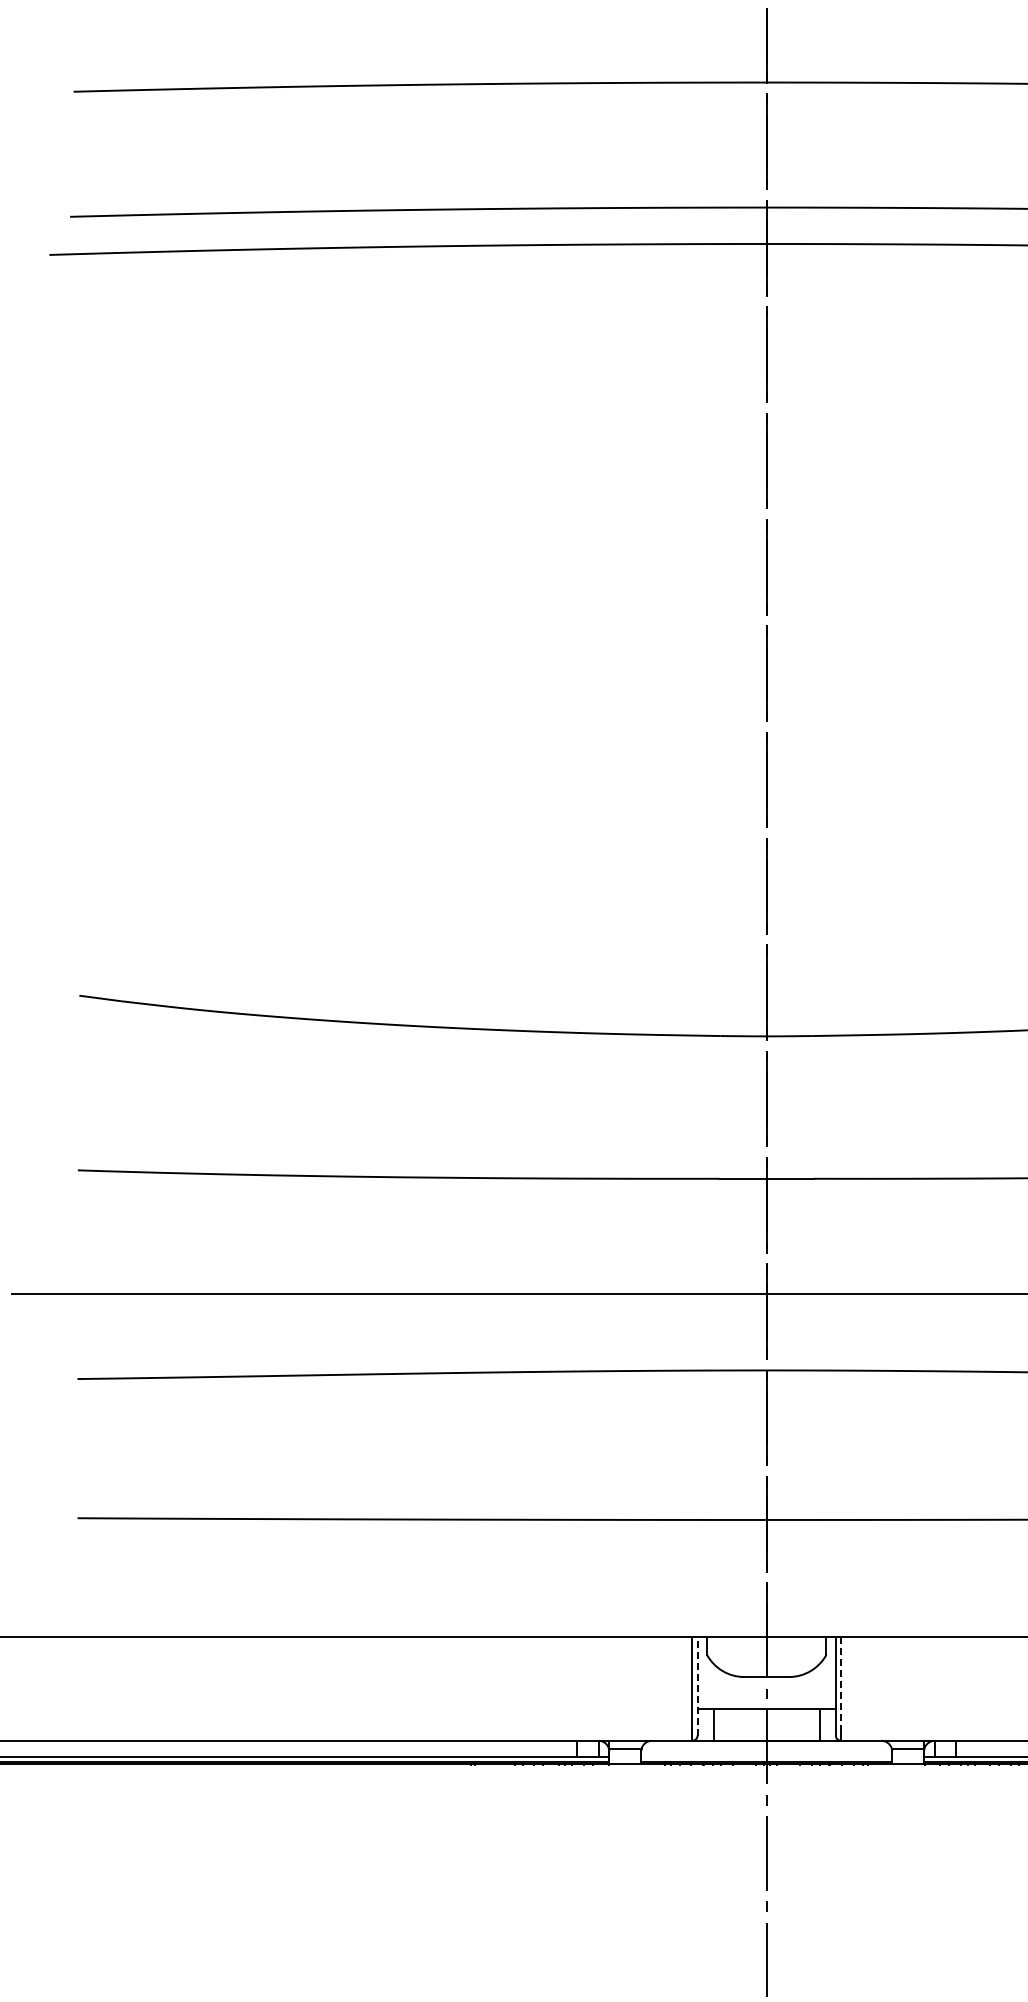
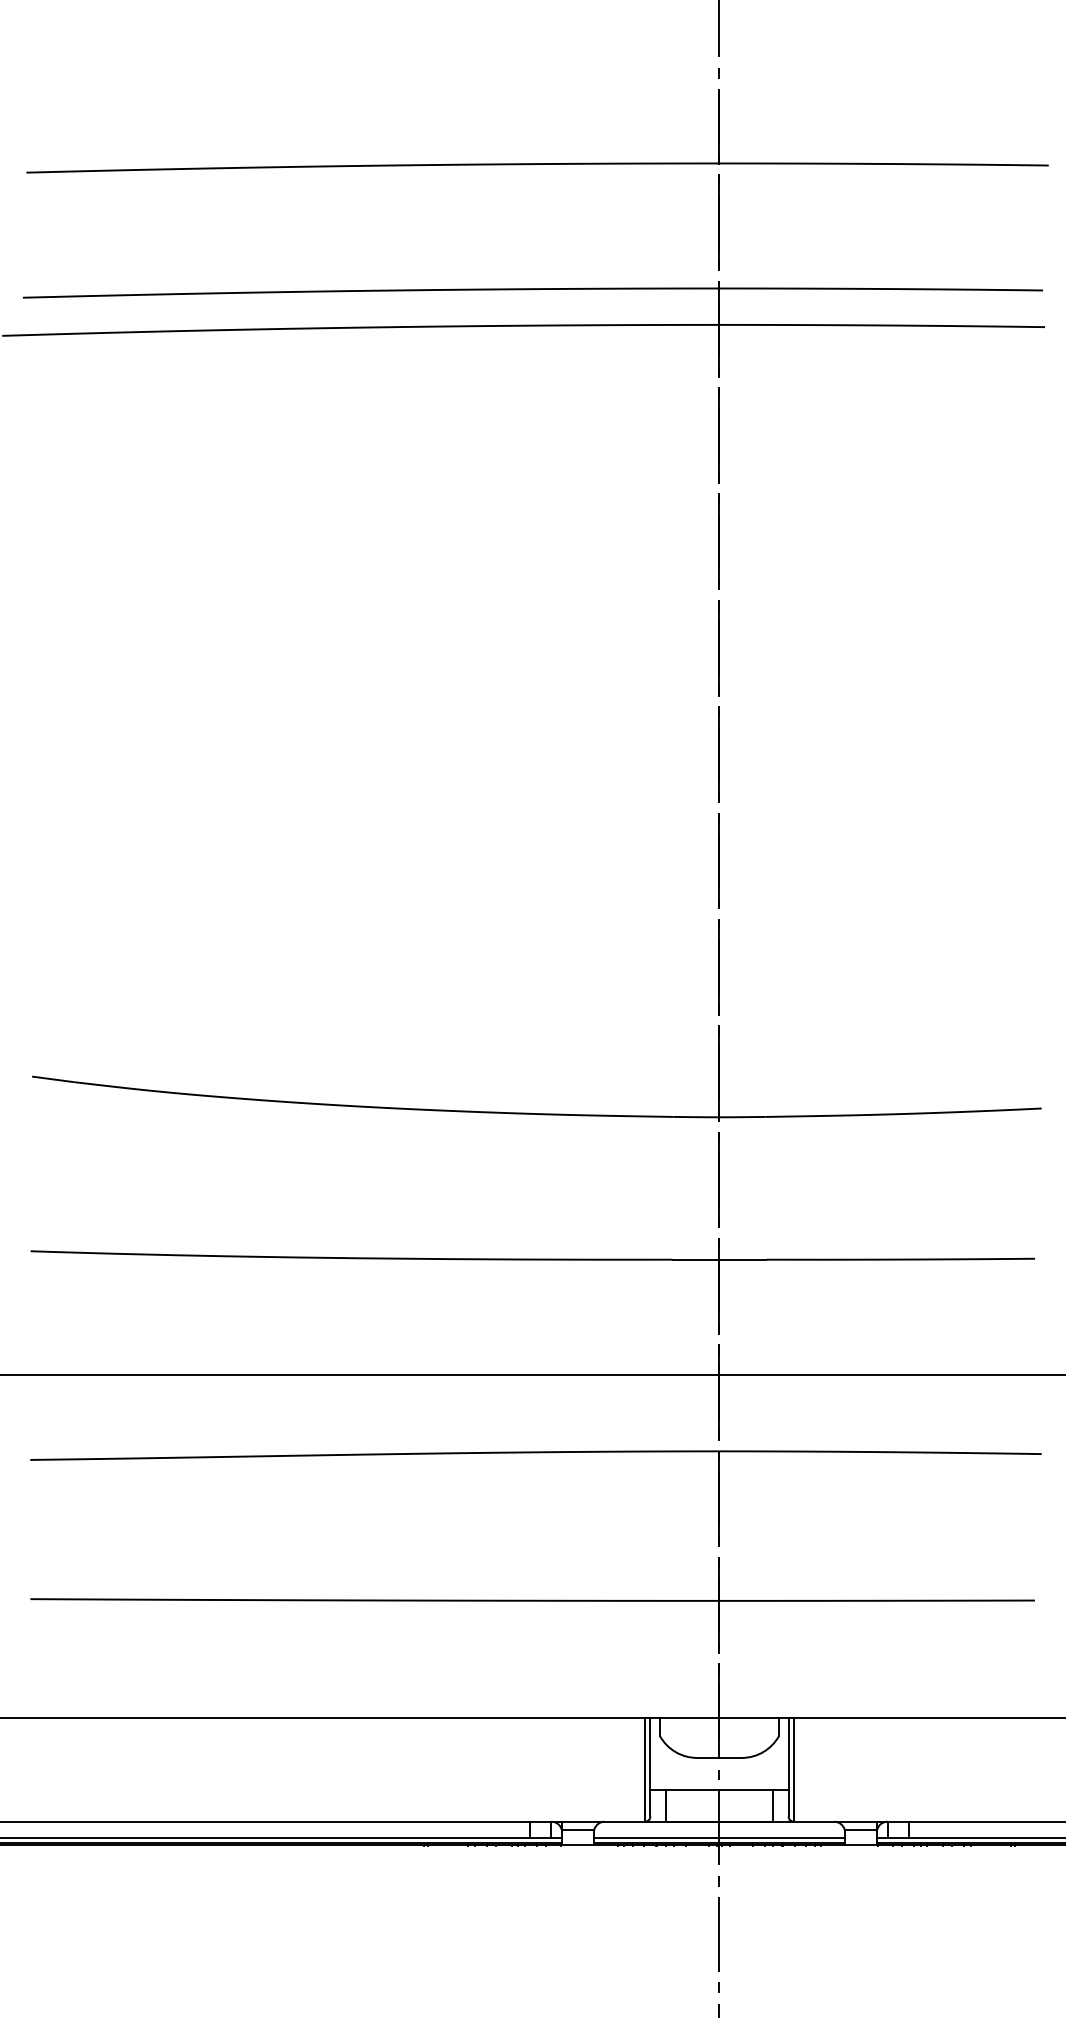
line: (840, 1683) -> (793, 1764), dashed -> solid
line: (697, 1685) -> (650, 1766), dashed -> solid
line: (765, 1756) -> (718, 1837), added

